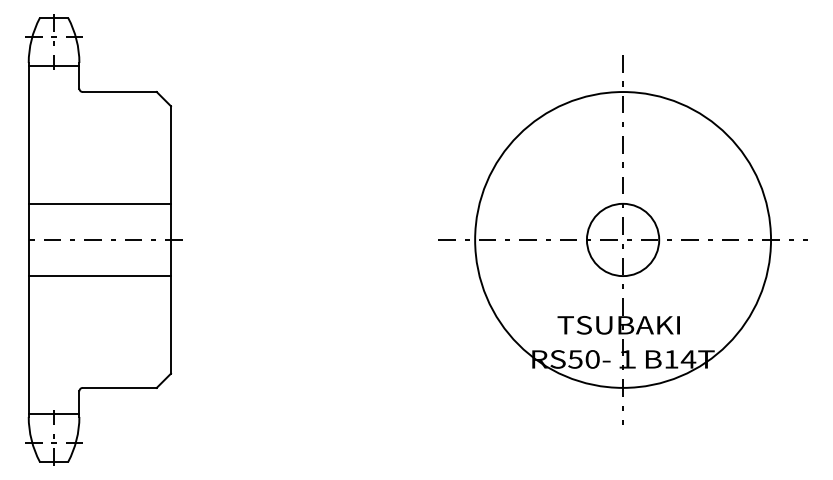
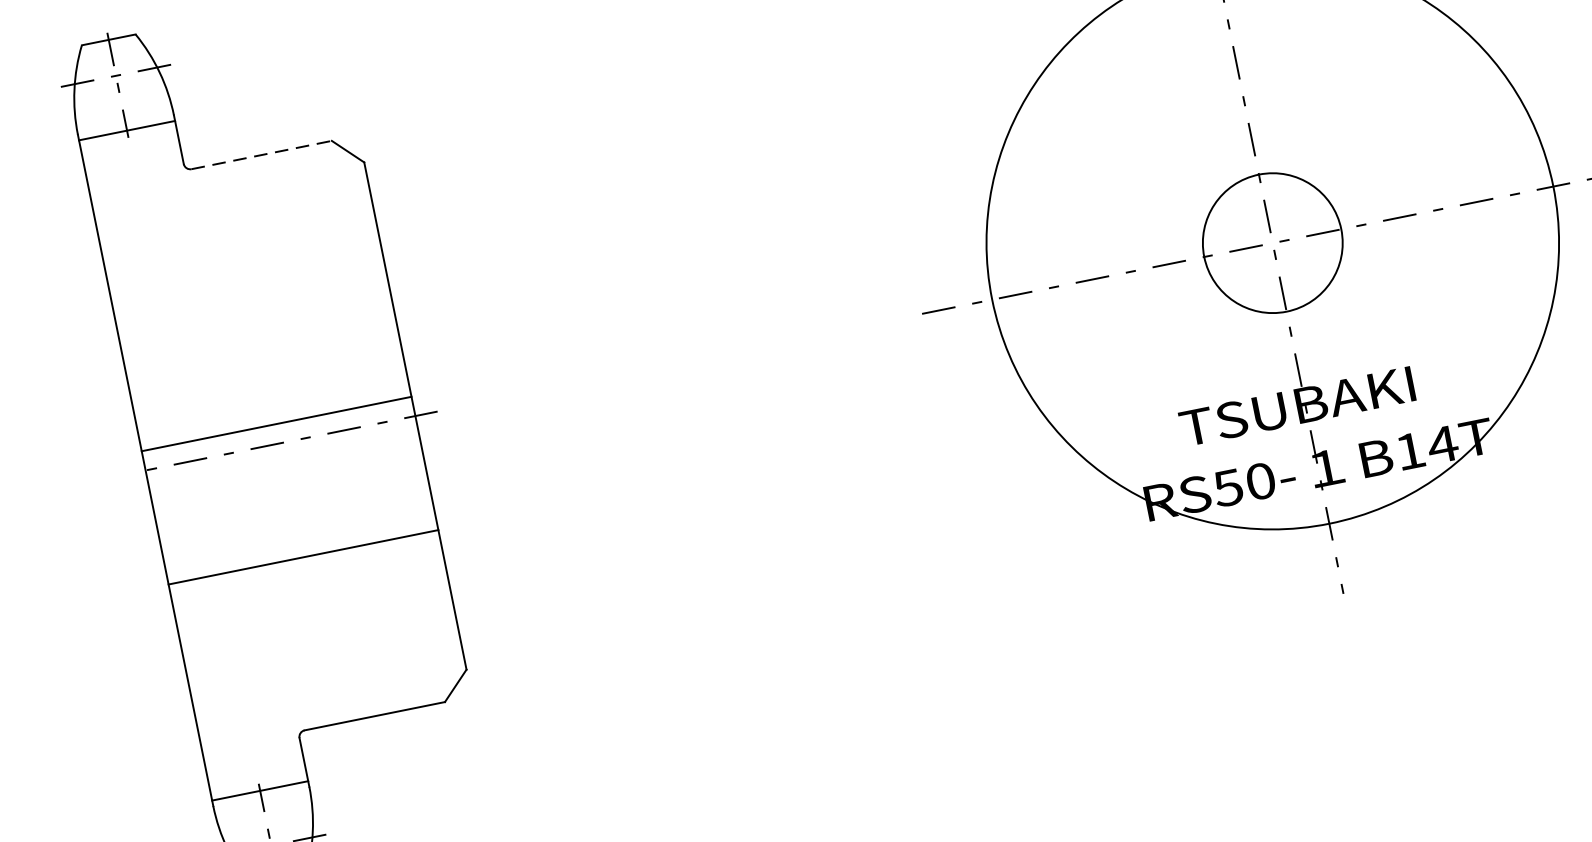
line: (119, 92) -> (261, 156), solid -> dashed
line: (99, 203) -> (275, 423), moved
line: (99, 276) -> (302, 558), moved

